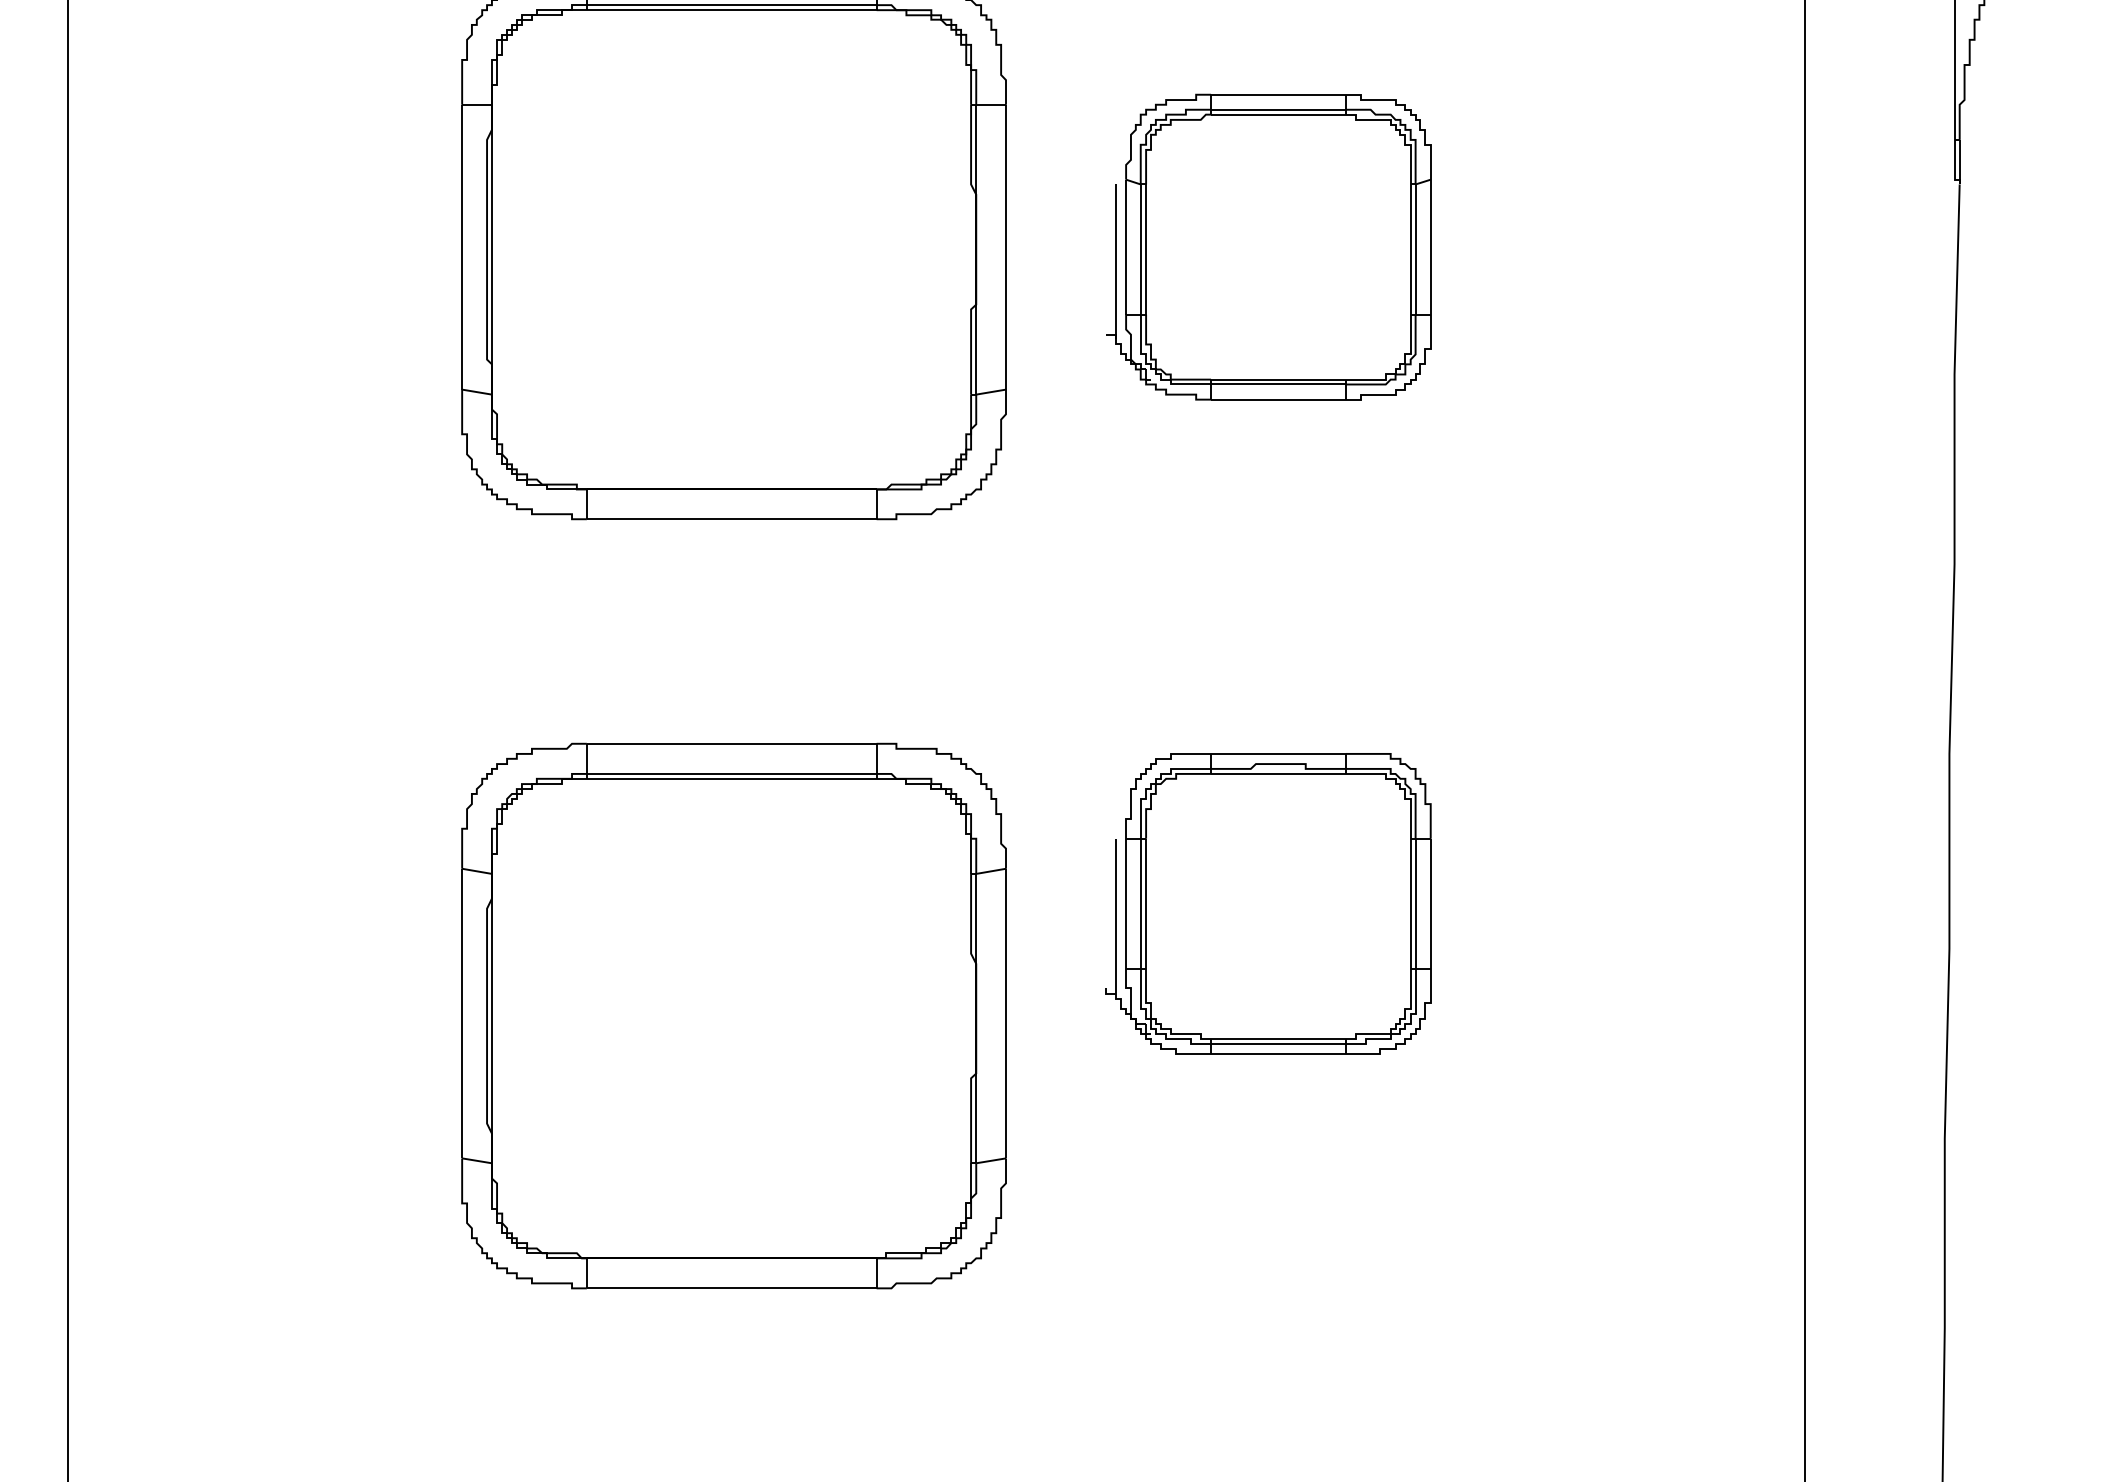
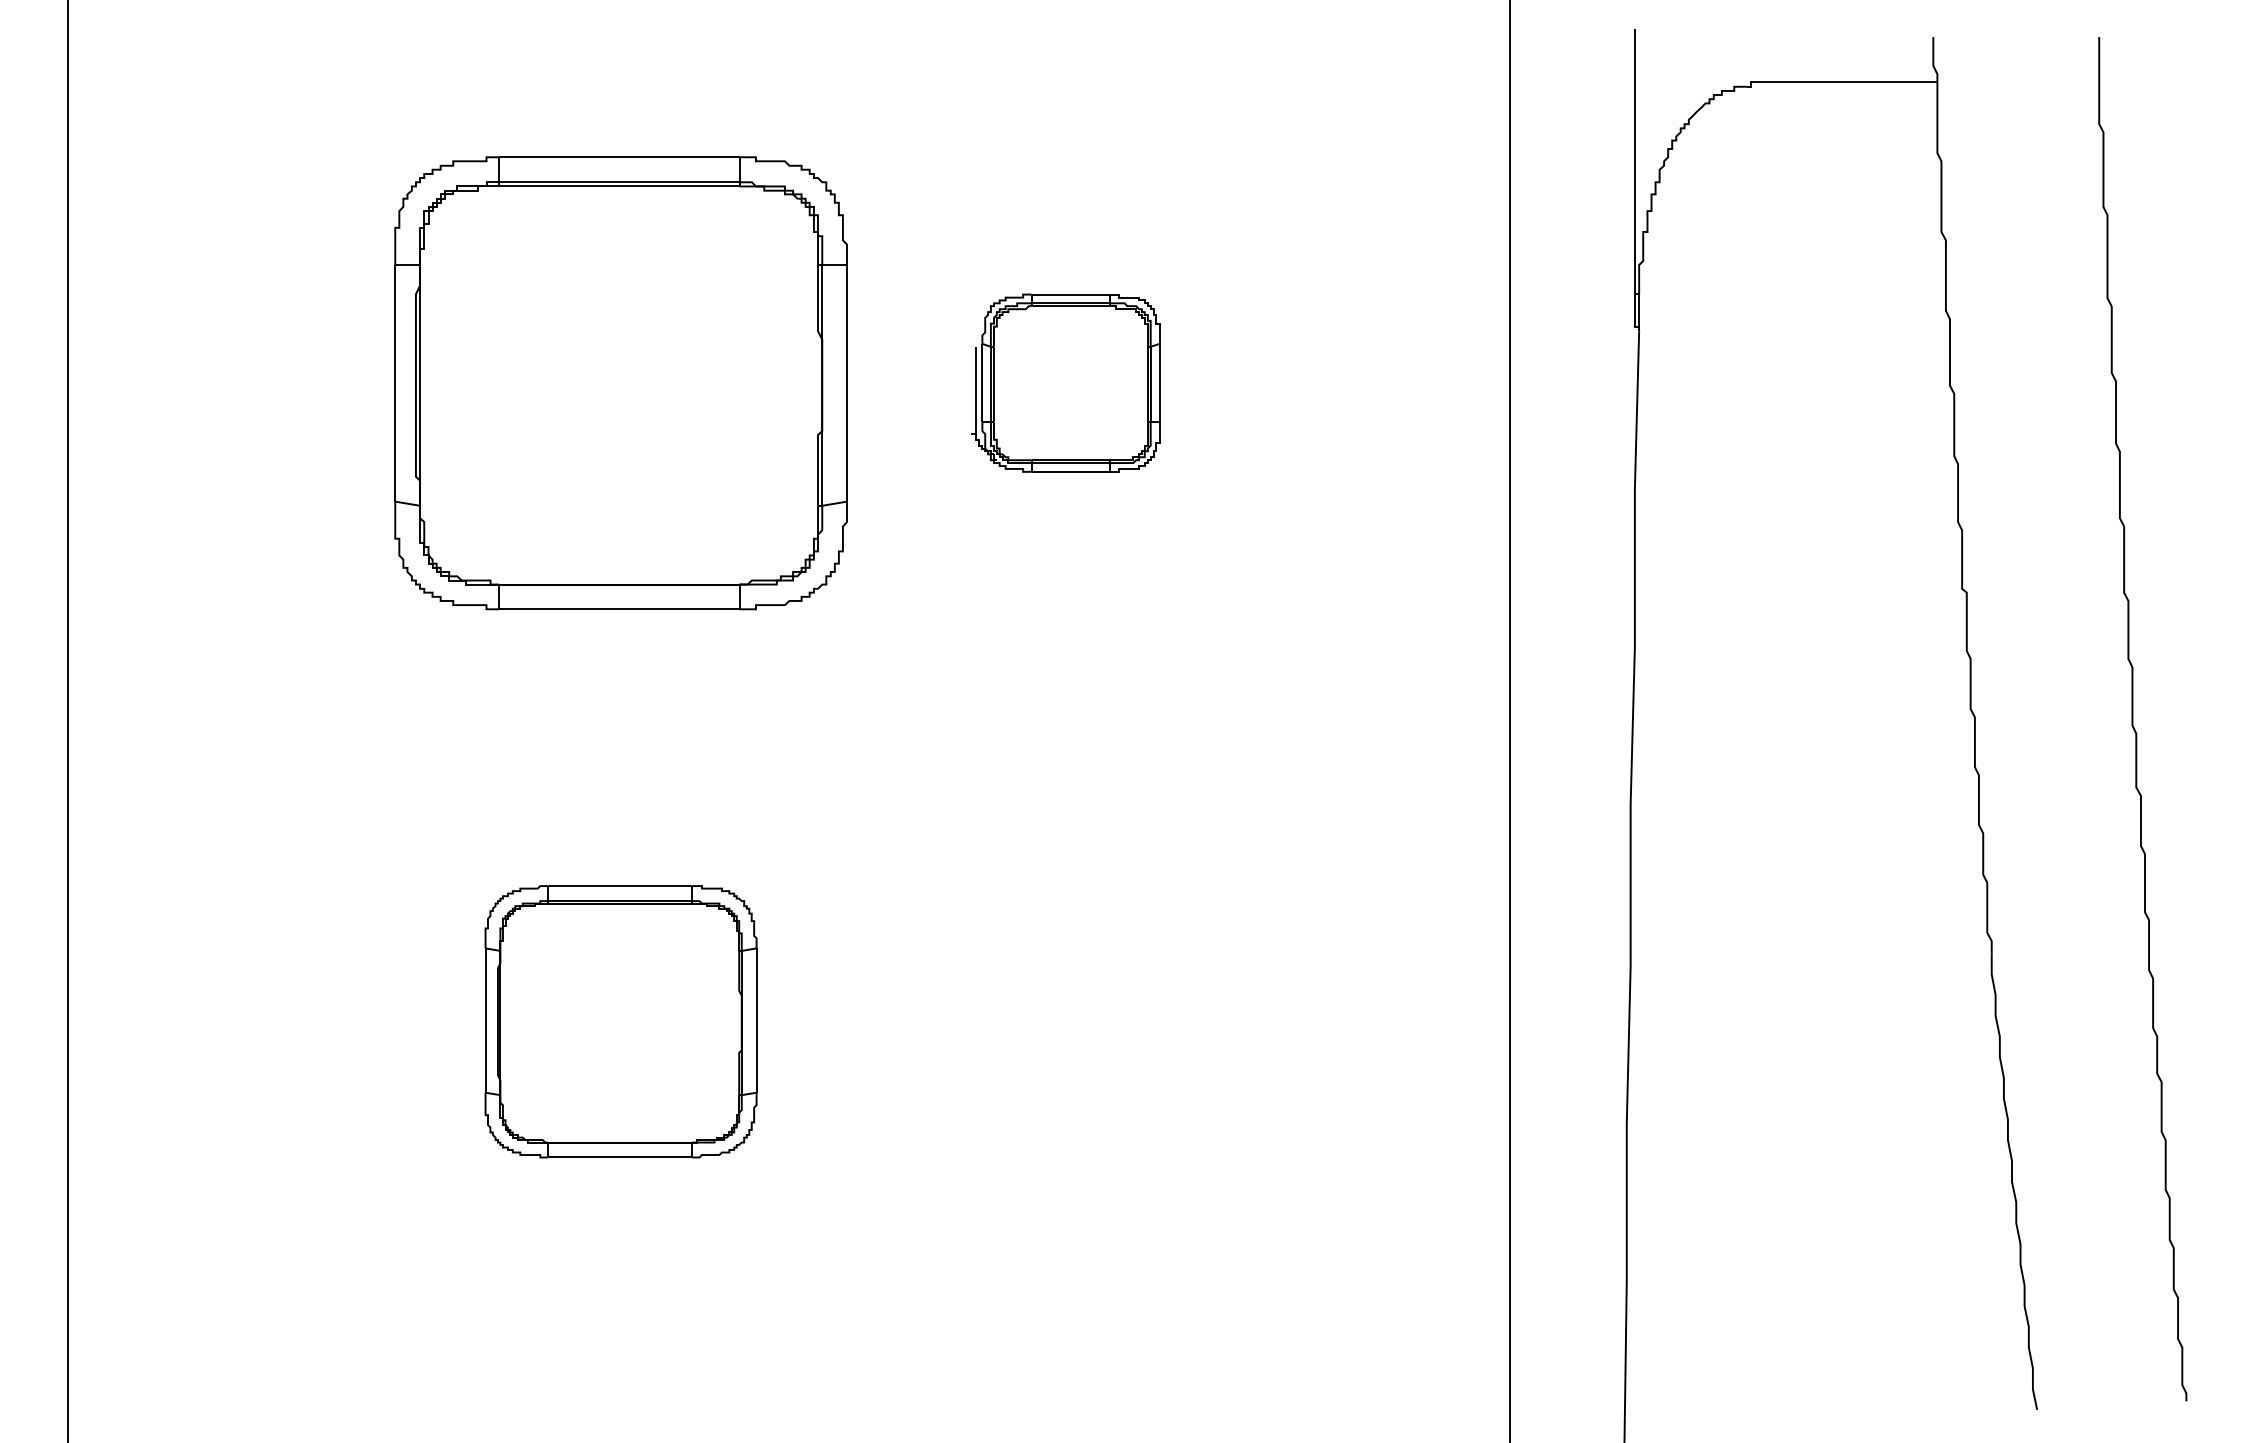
part: (1269, 246) -> (1065, 382), size x0.7
part: (1267, 903) -> (1064, 928), removed
part: (733, 1015) -> (620, 1021), size x0.6

